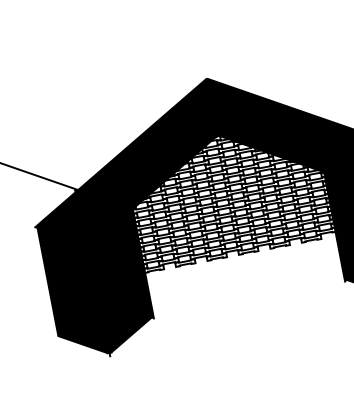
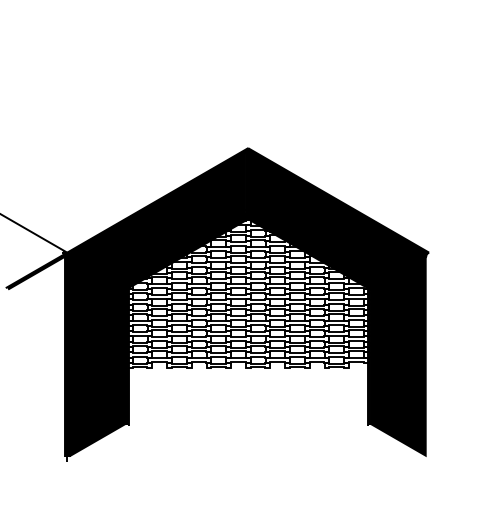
fill: (69, 277) -> (36, 356), removed

